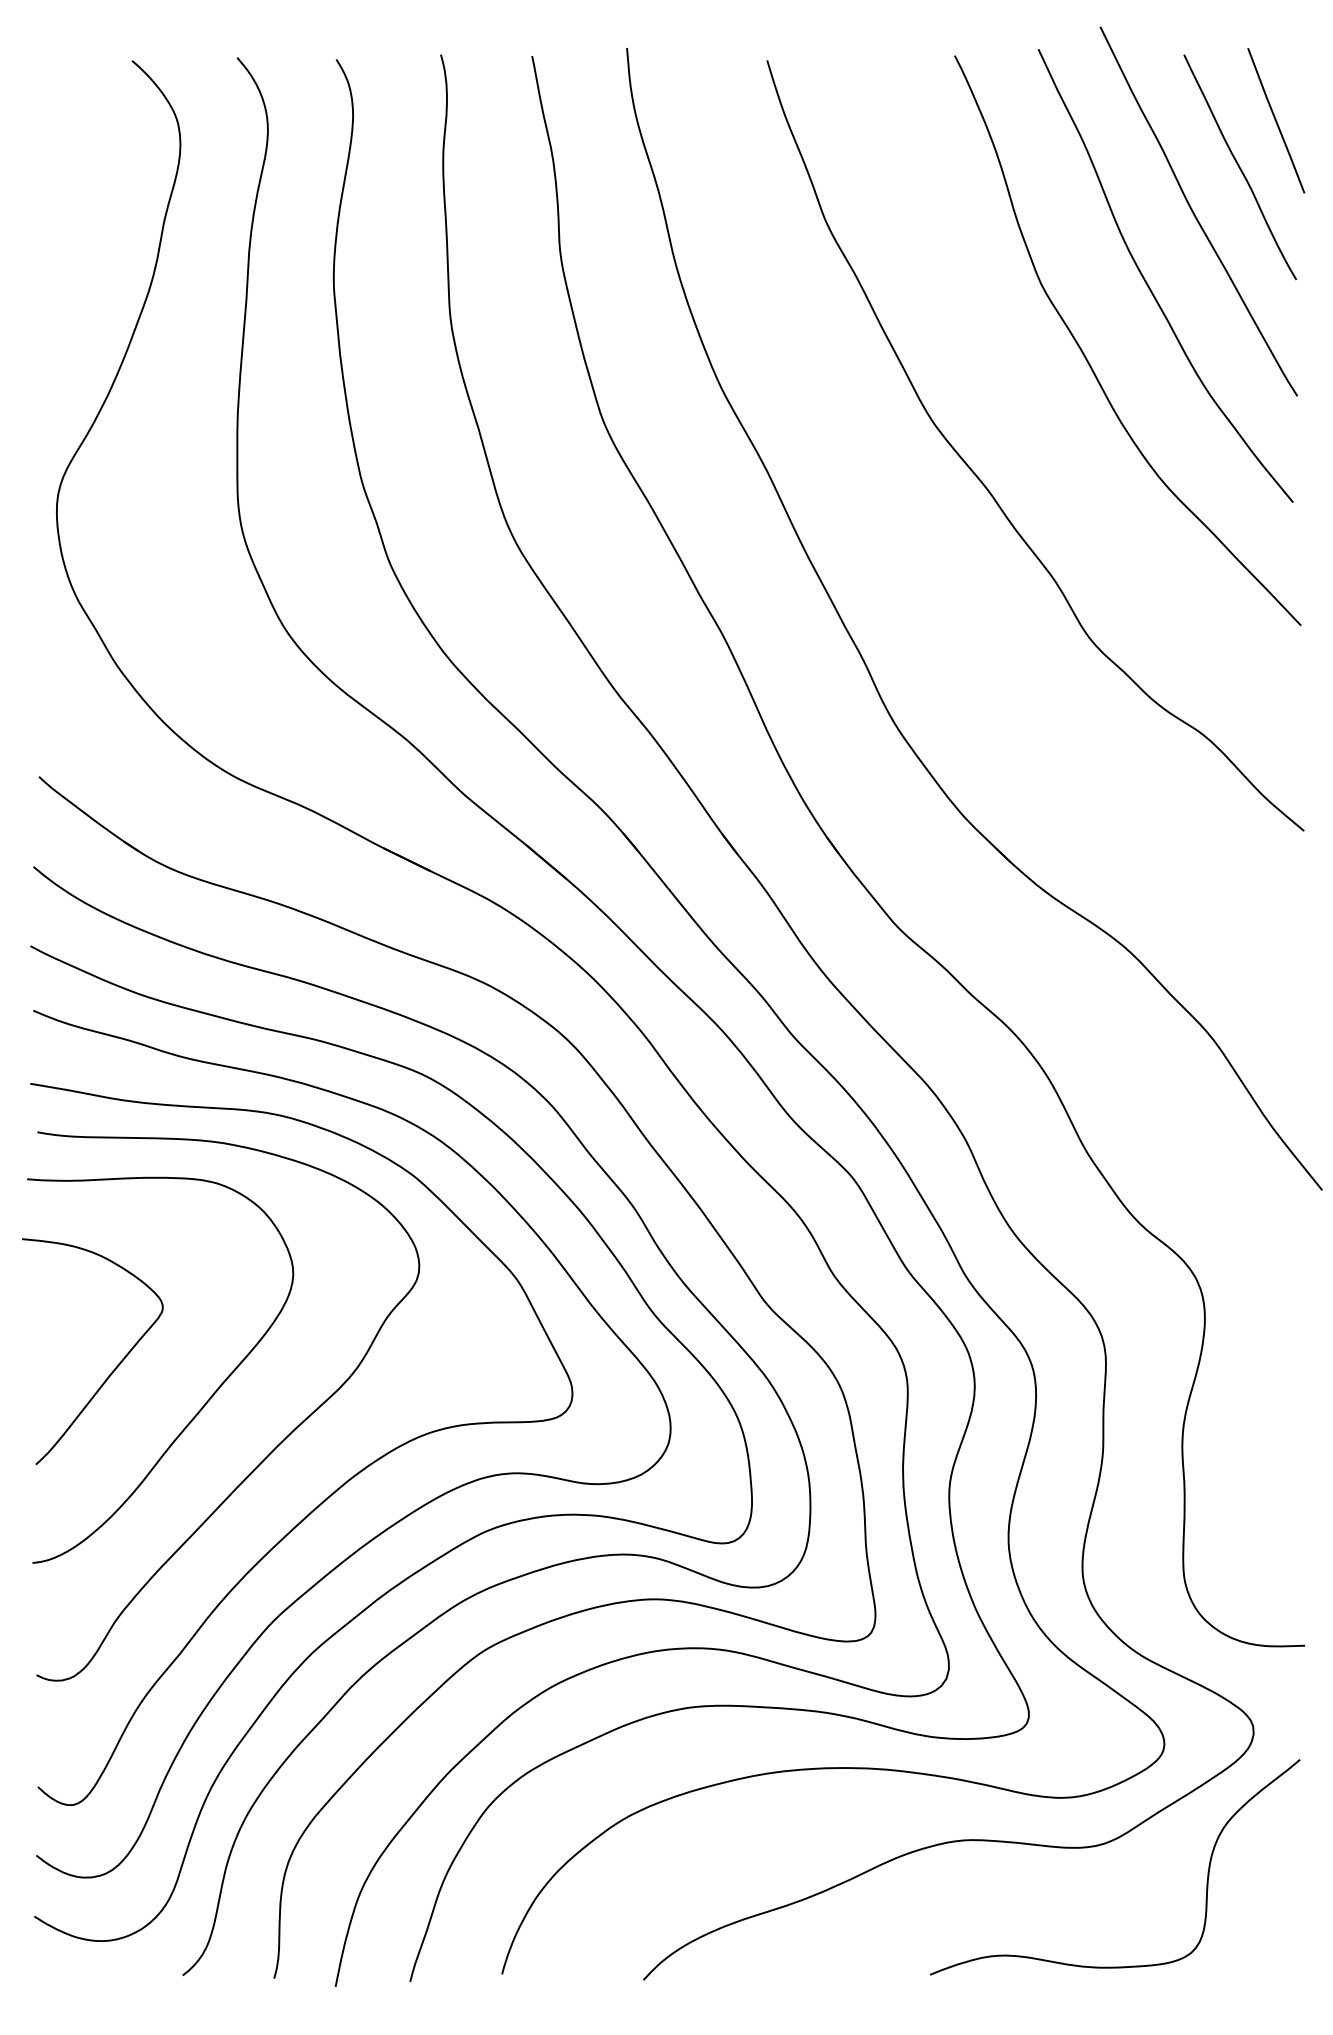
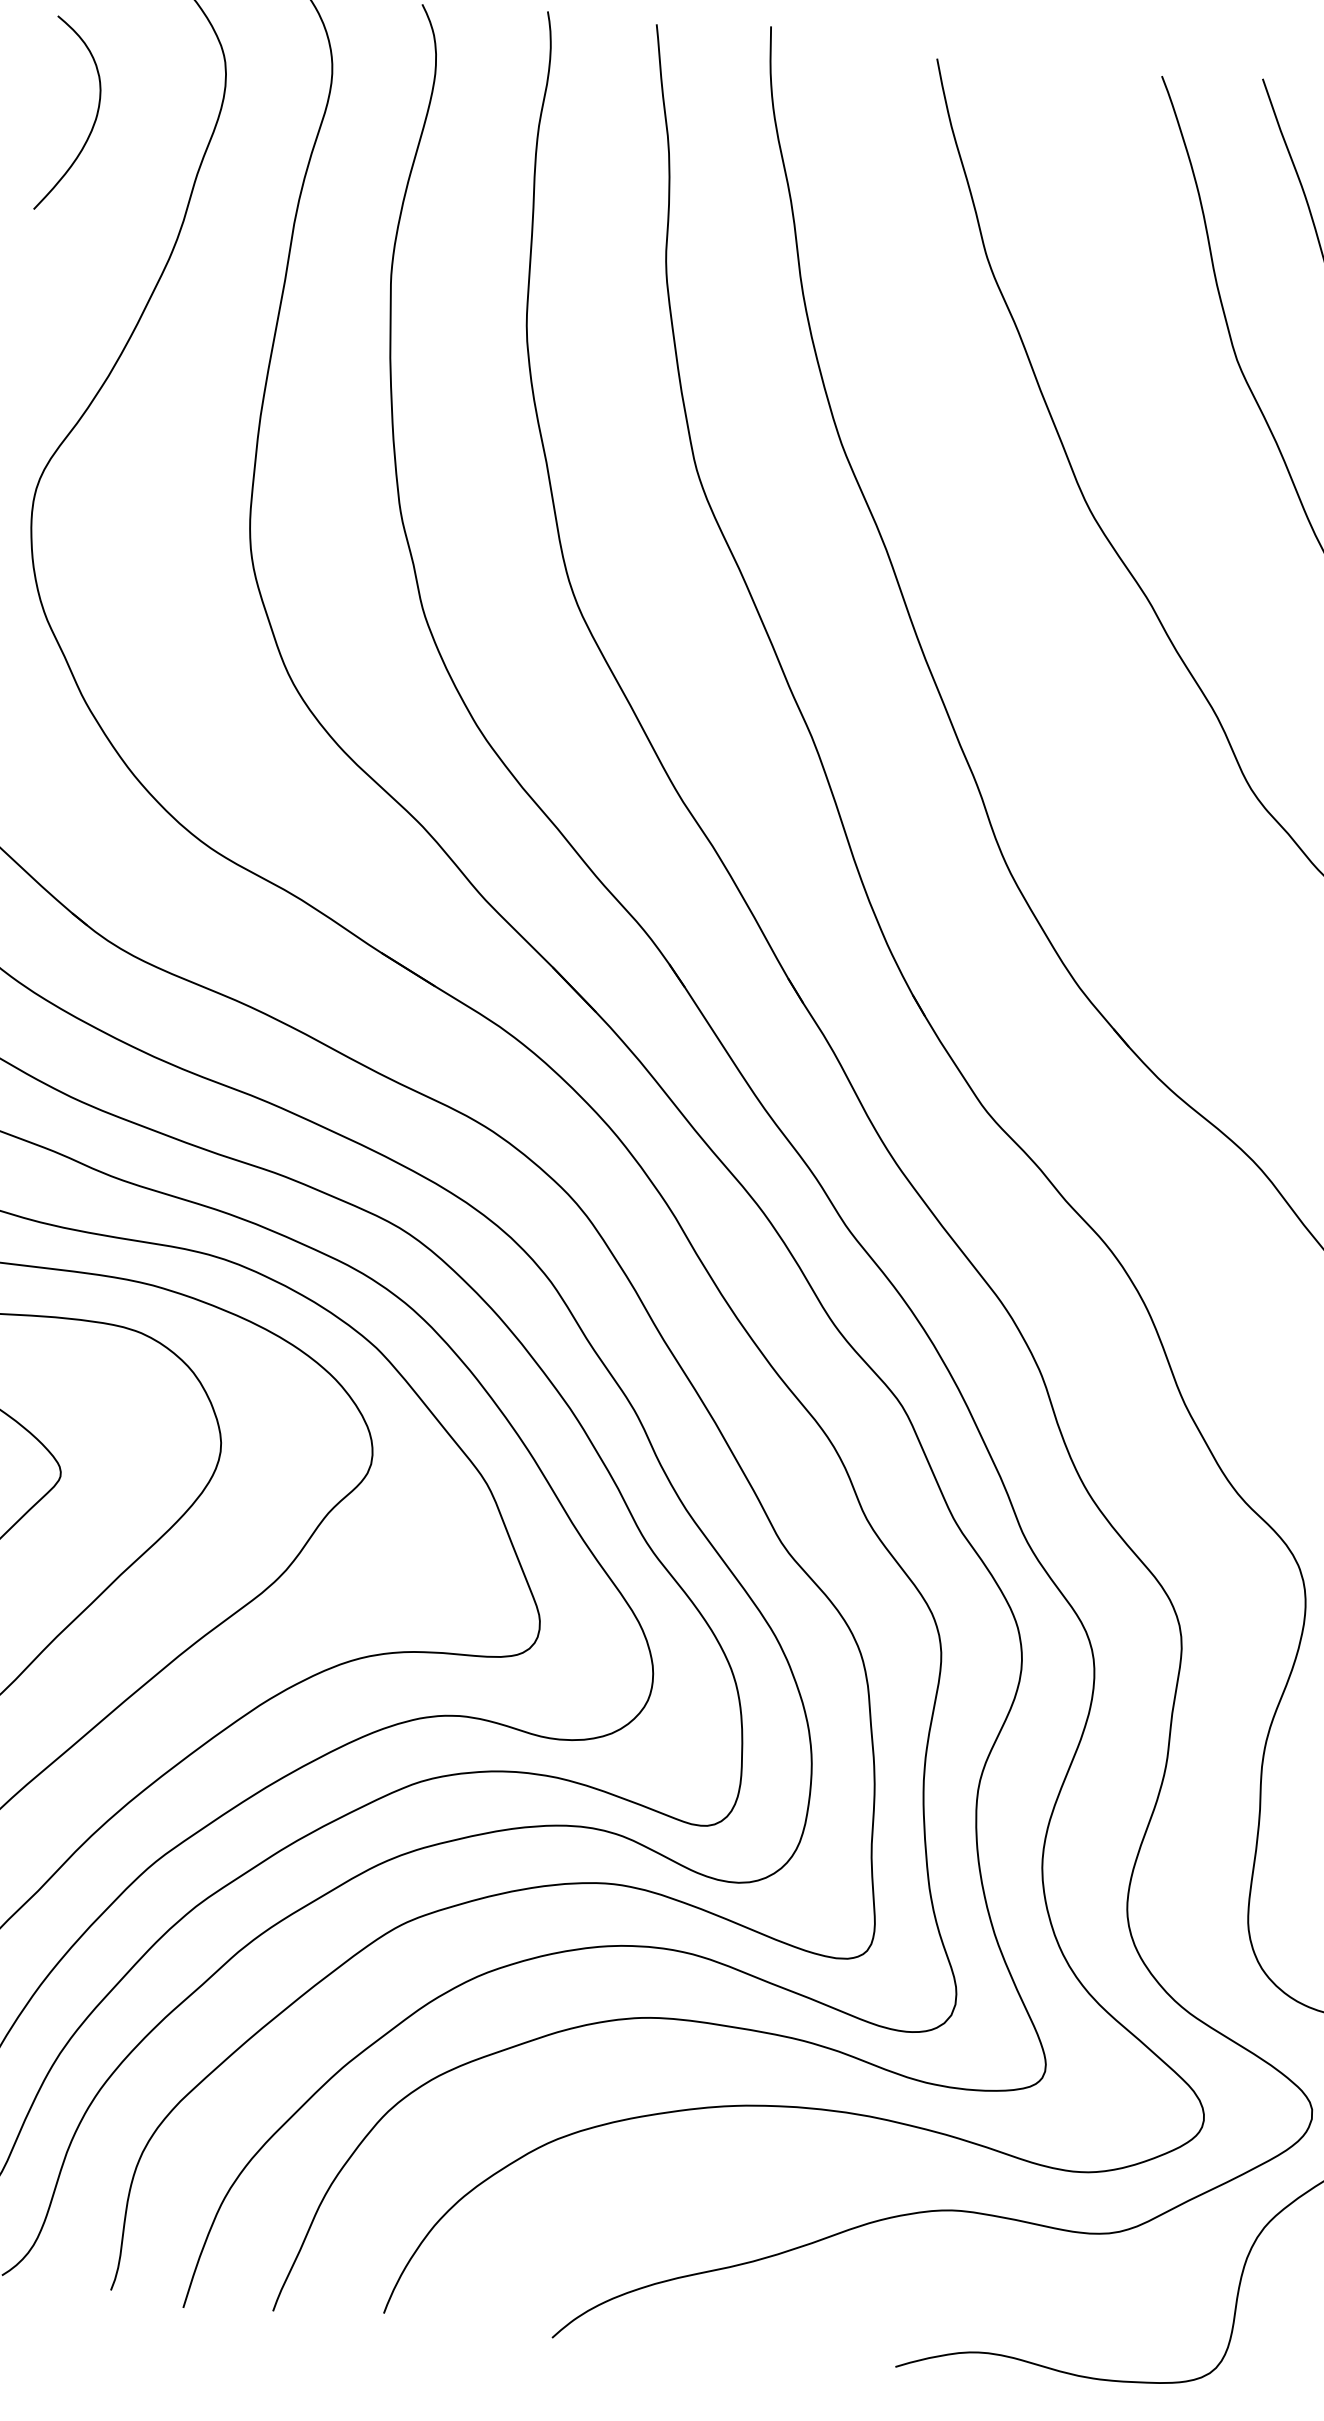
curve: (73, 187) -> (92, 124), added

